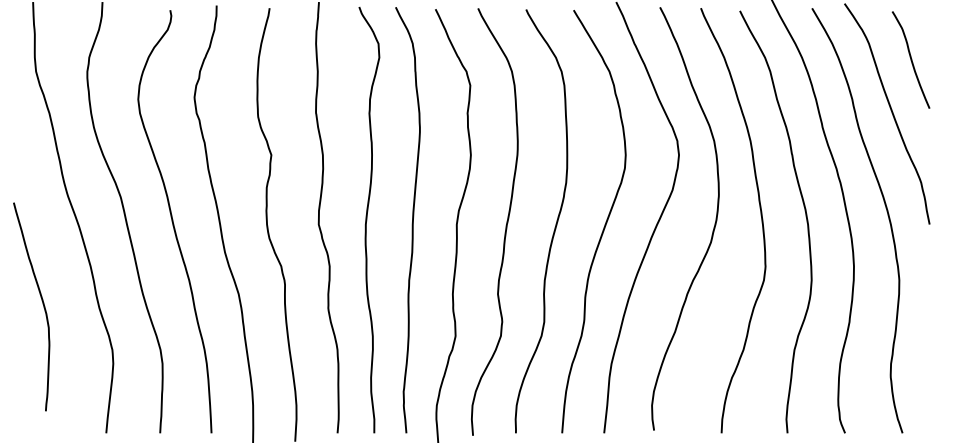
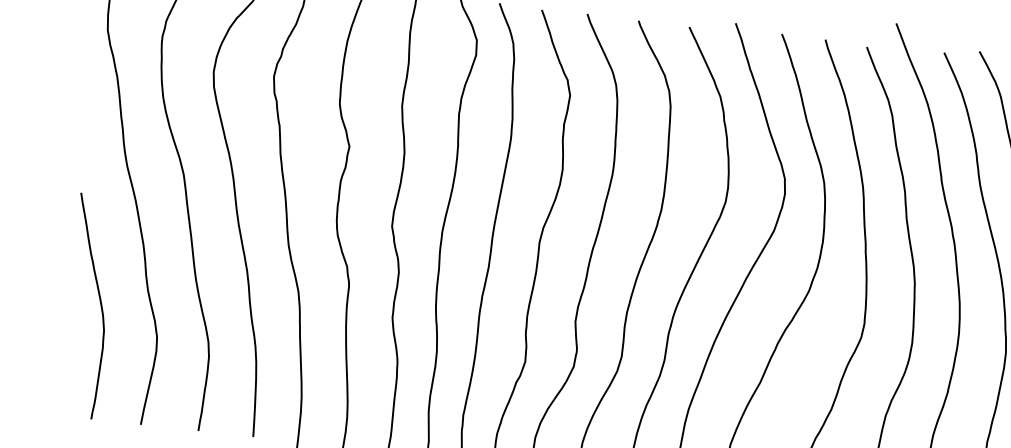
curve: (42, 304) -> (100, 304), moved

